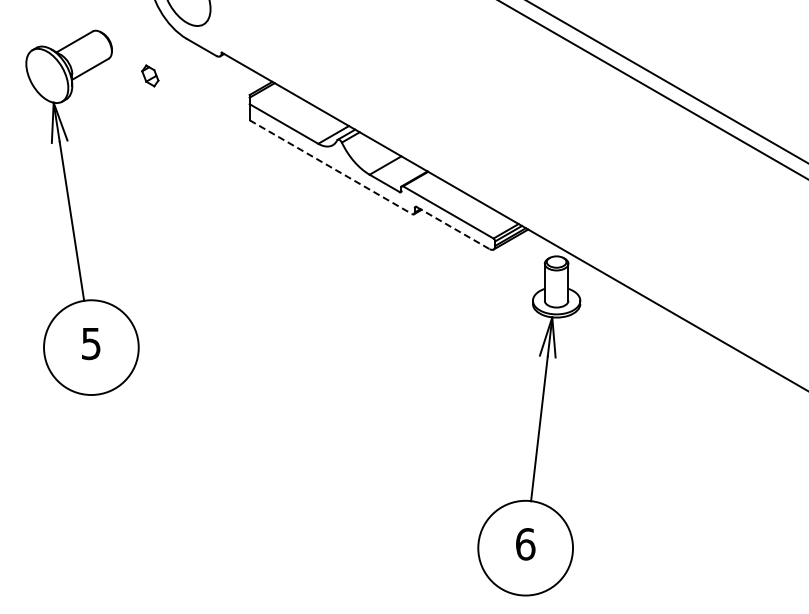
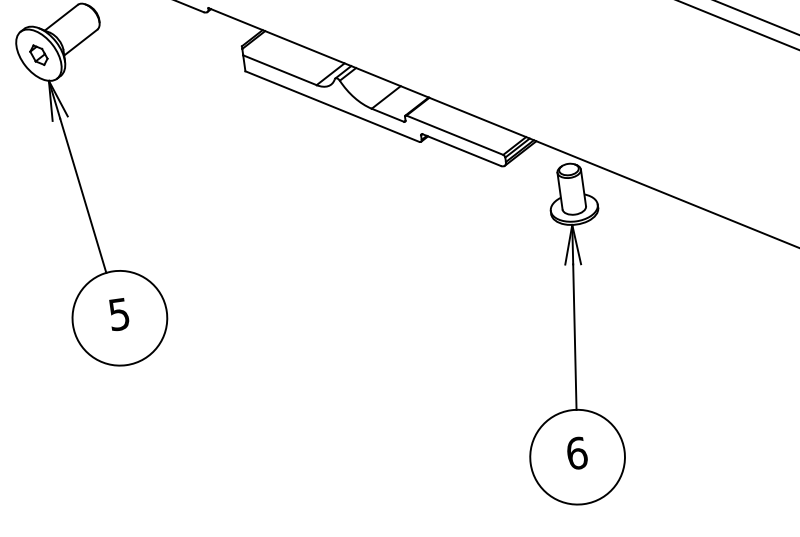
part: (150, 75) -> (39, 54), moved
line: (330, 167) -> (331, 106), dashed -> solid
line: (453, 228) -> (462, 150), dashed -> solid

